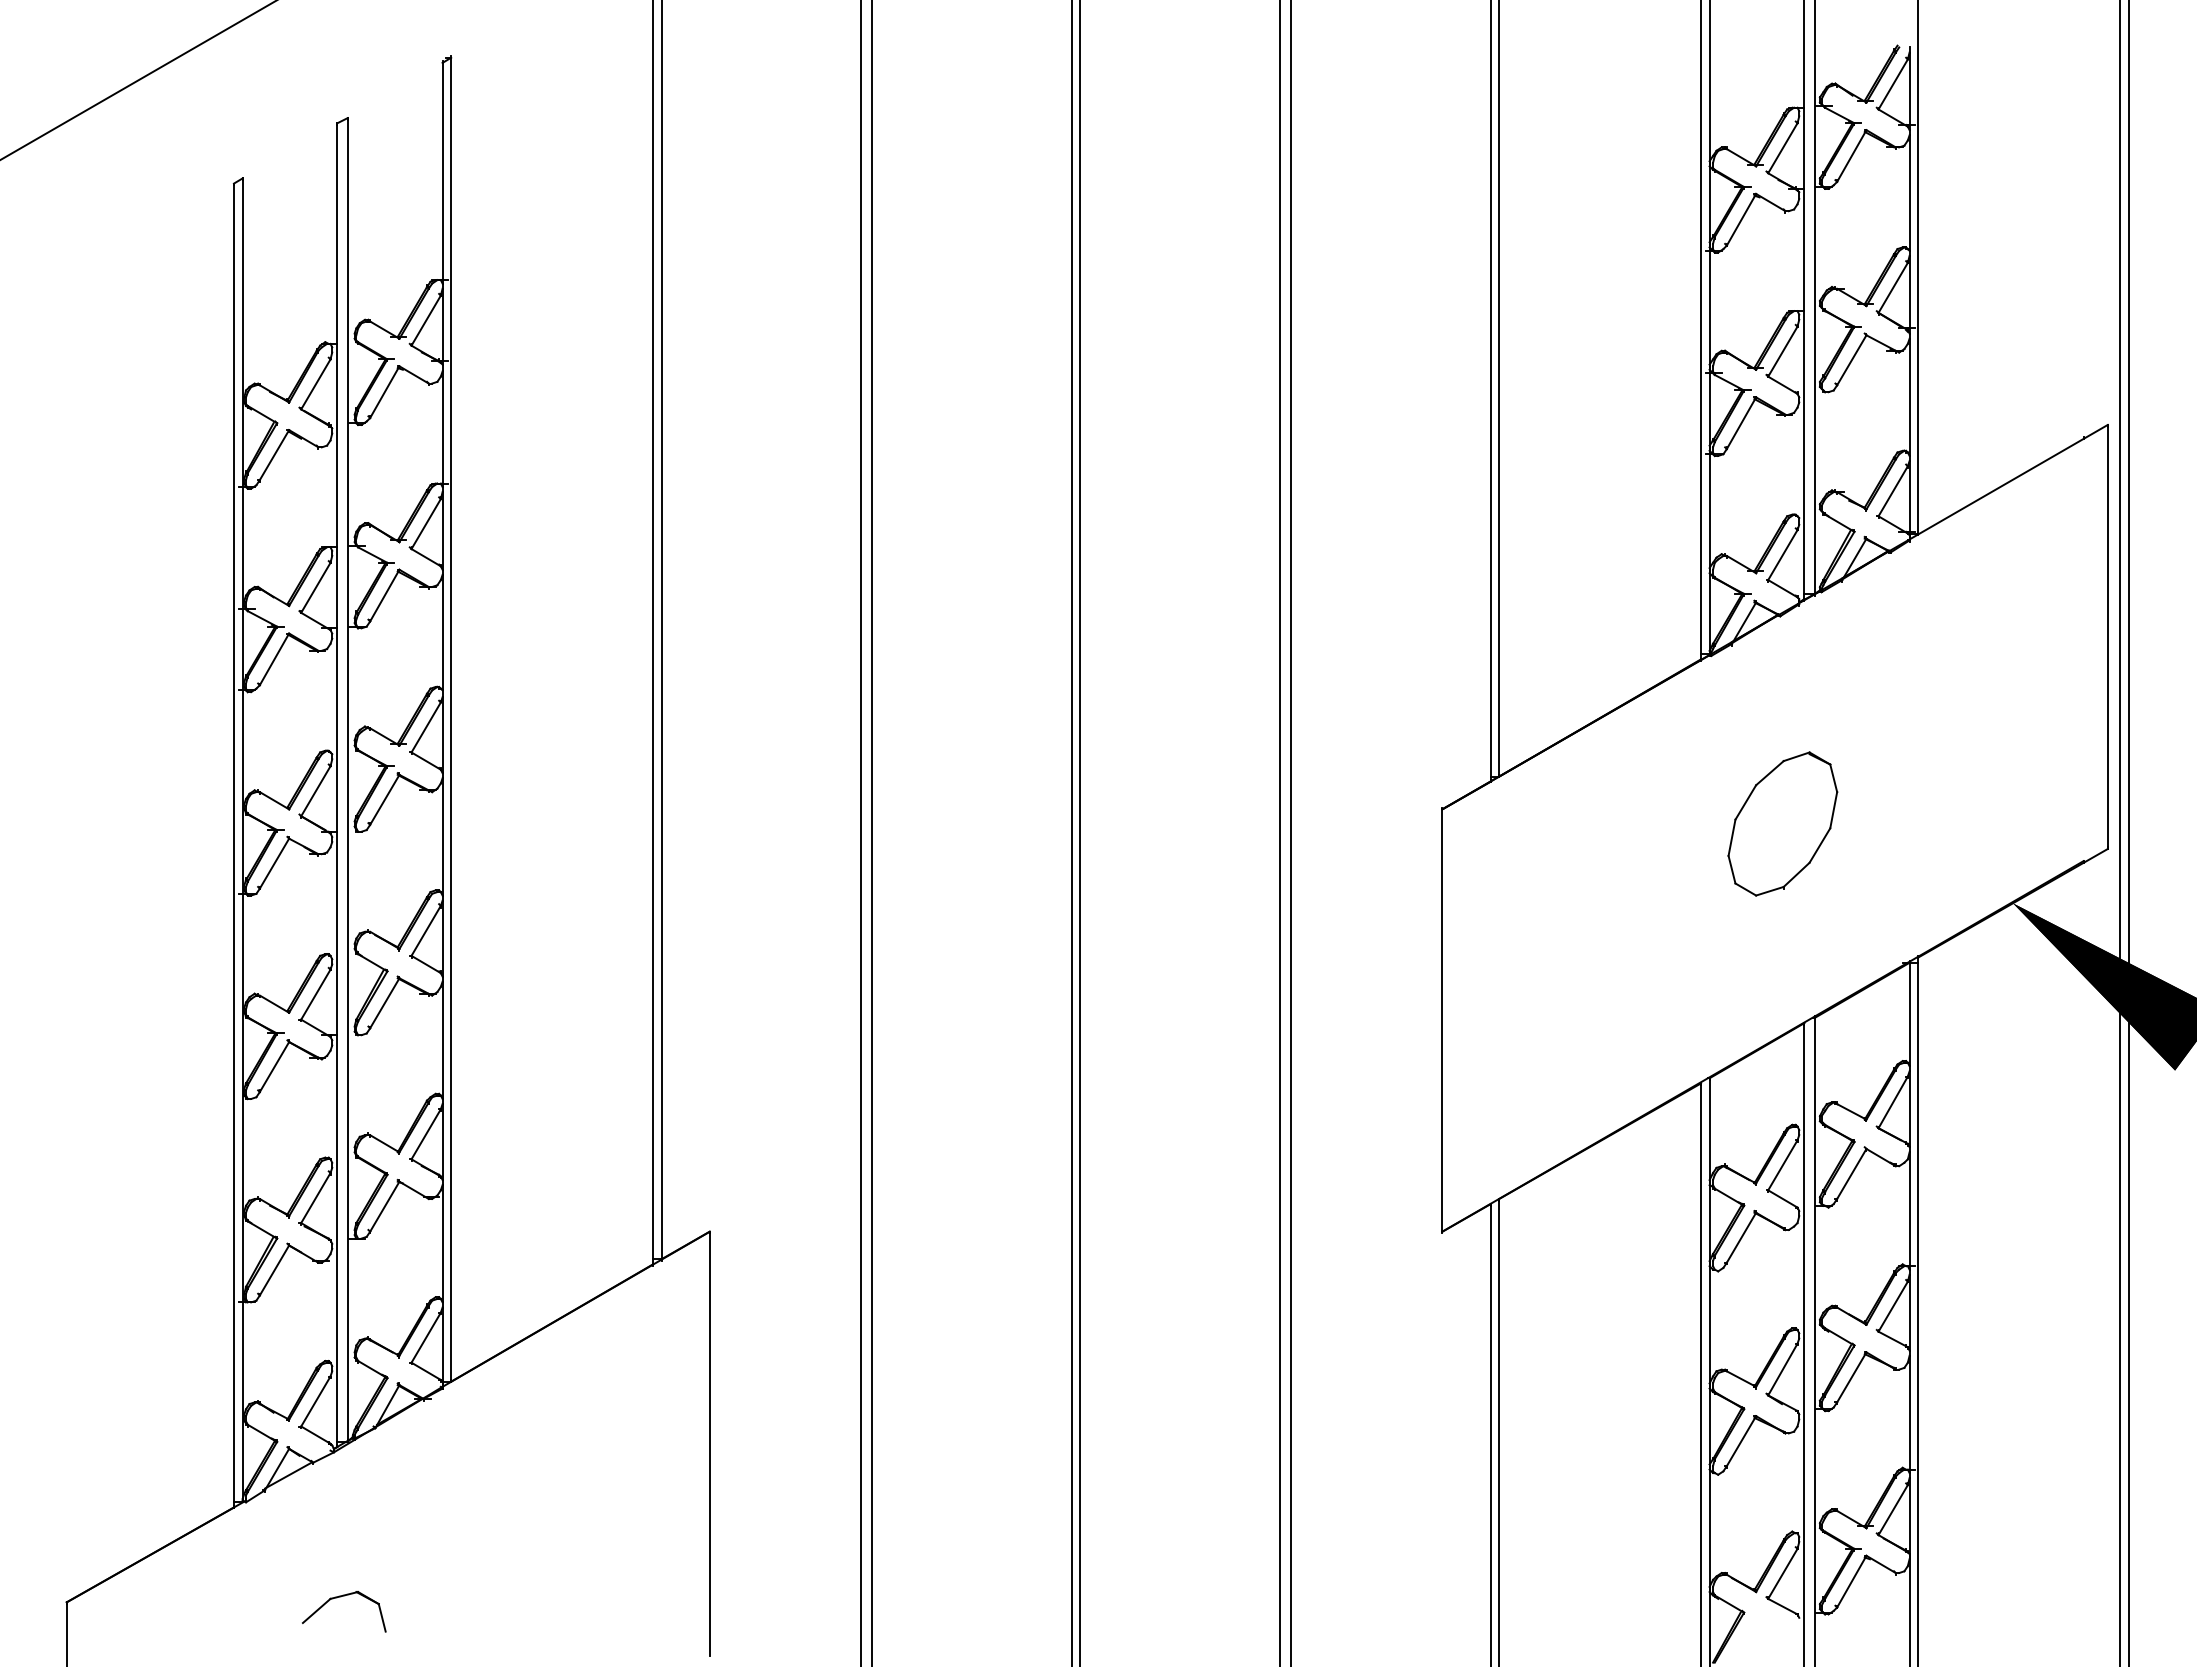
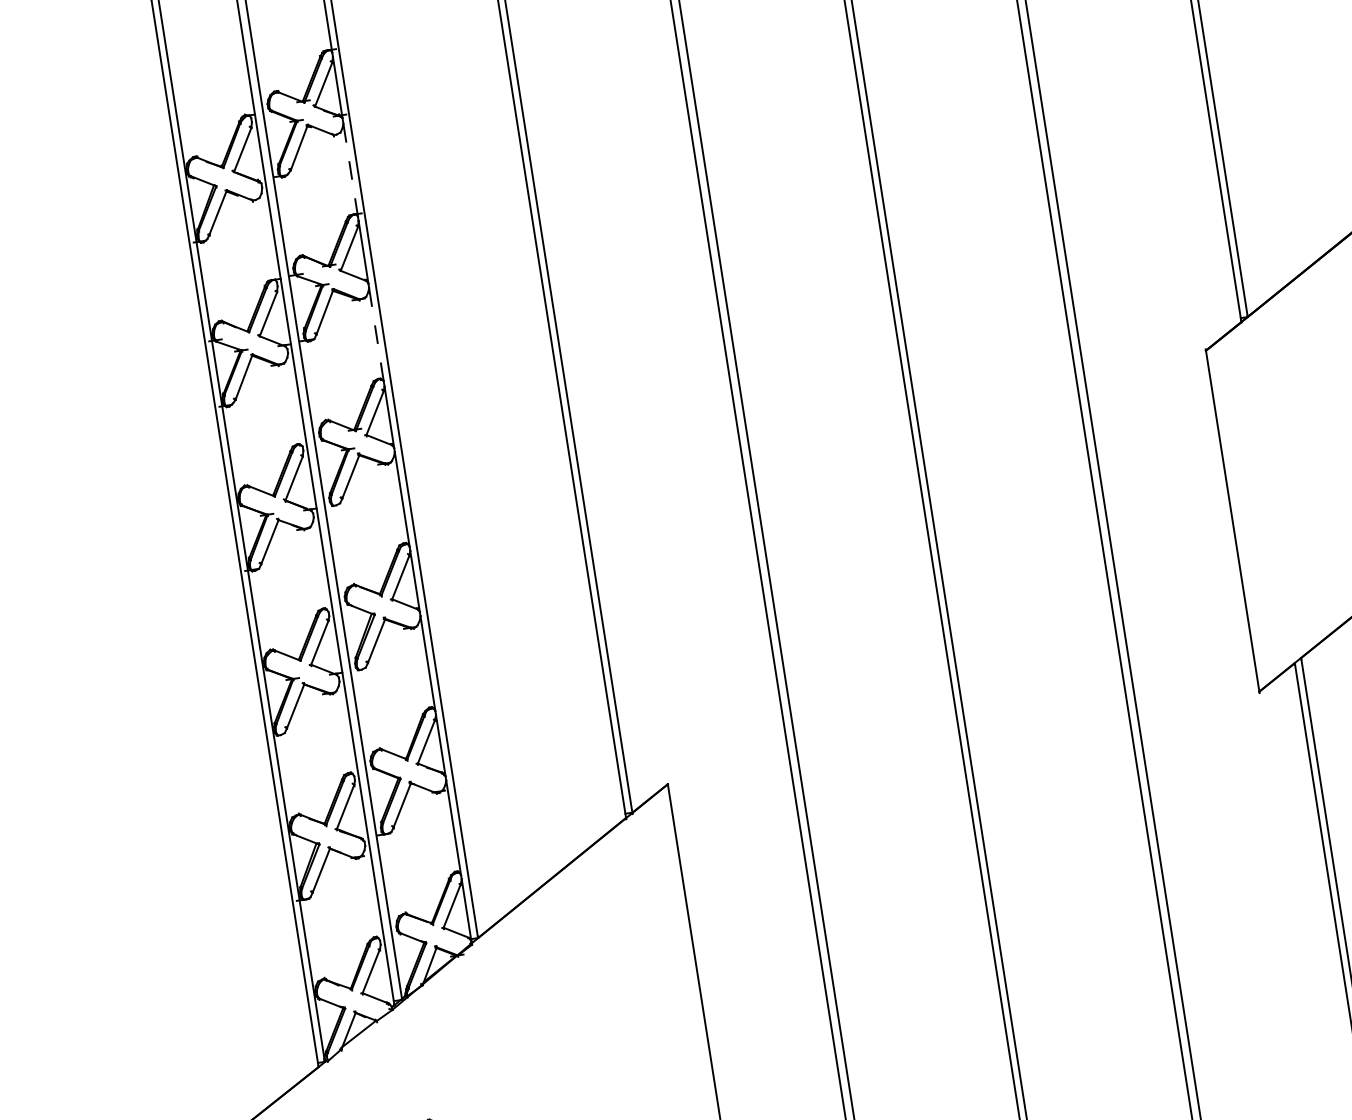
line: (442, 429) -> (350, 170), solid -> dashed
line: (442, 632) -> (376, 334), solid -> dashed

